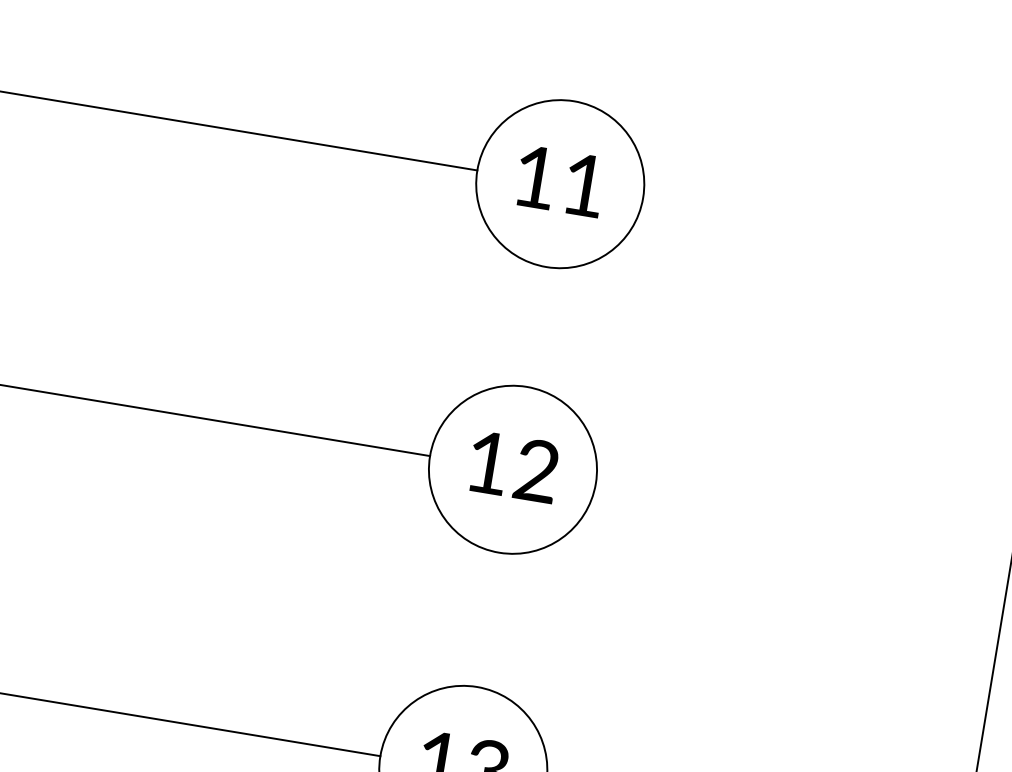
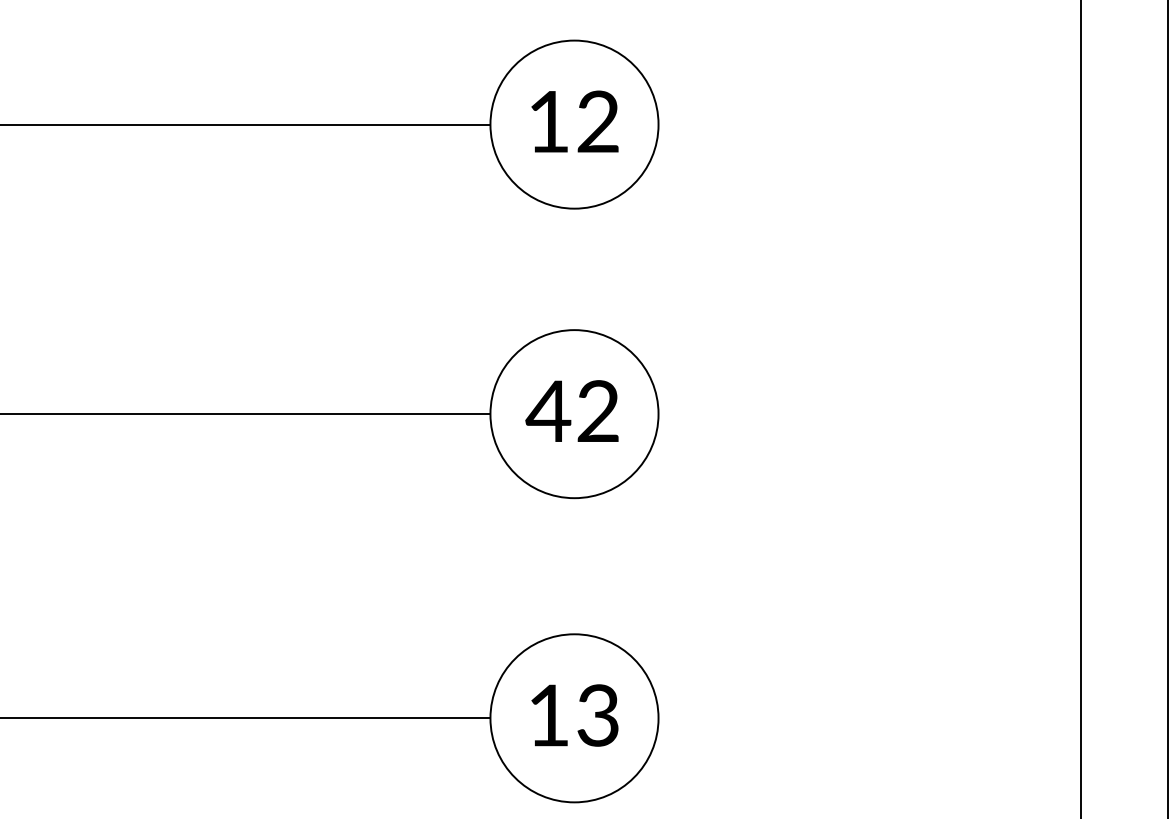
text: (583, 184) -> (597, 121), 11 -> 12
text: (487, 461) -> (548, 410), 12 -> 42

